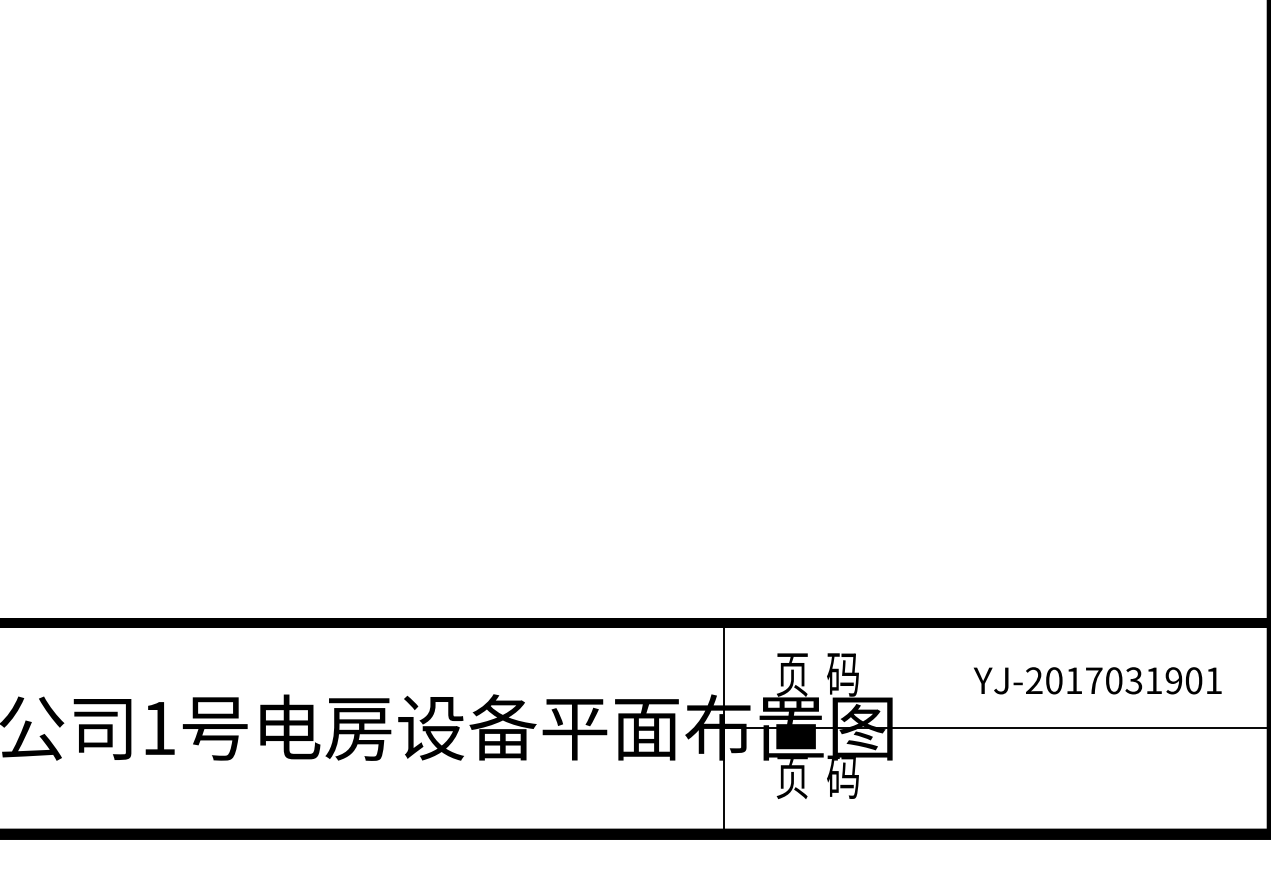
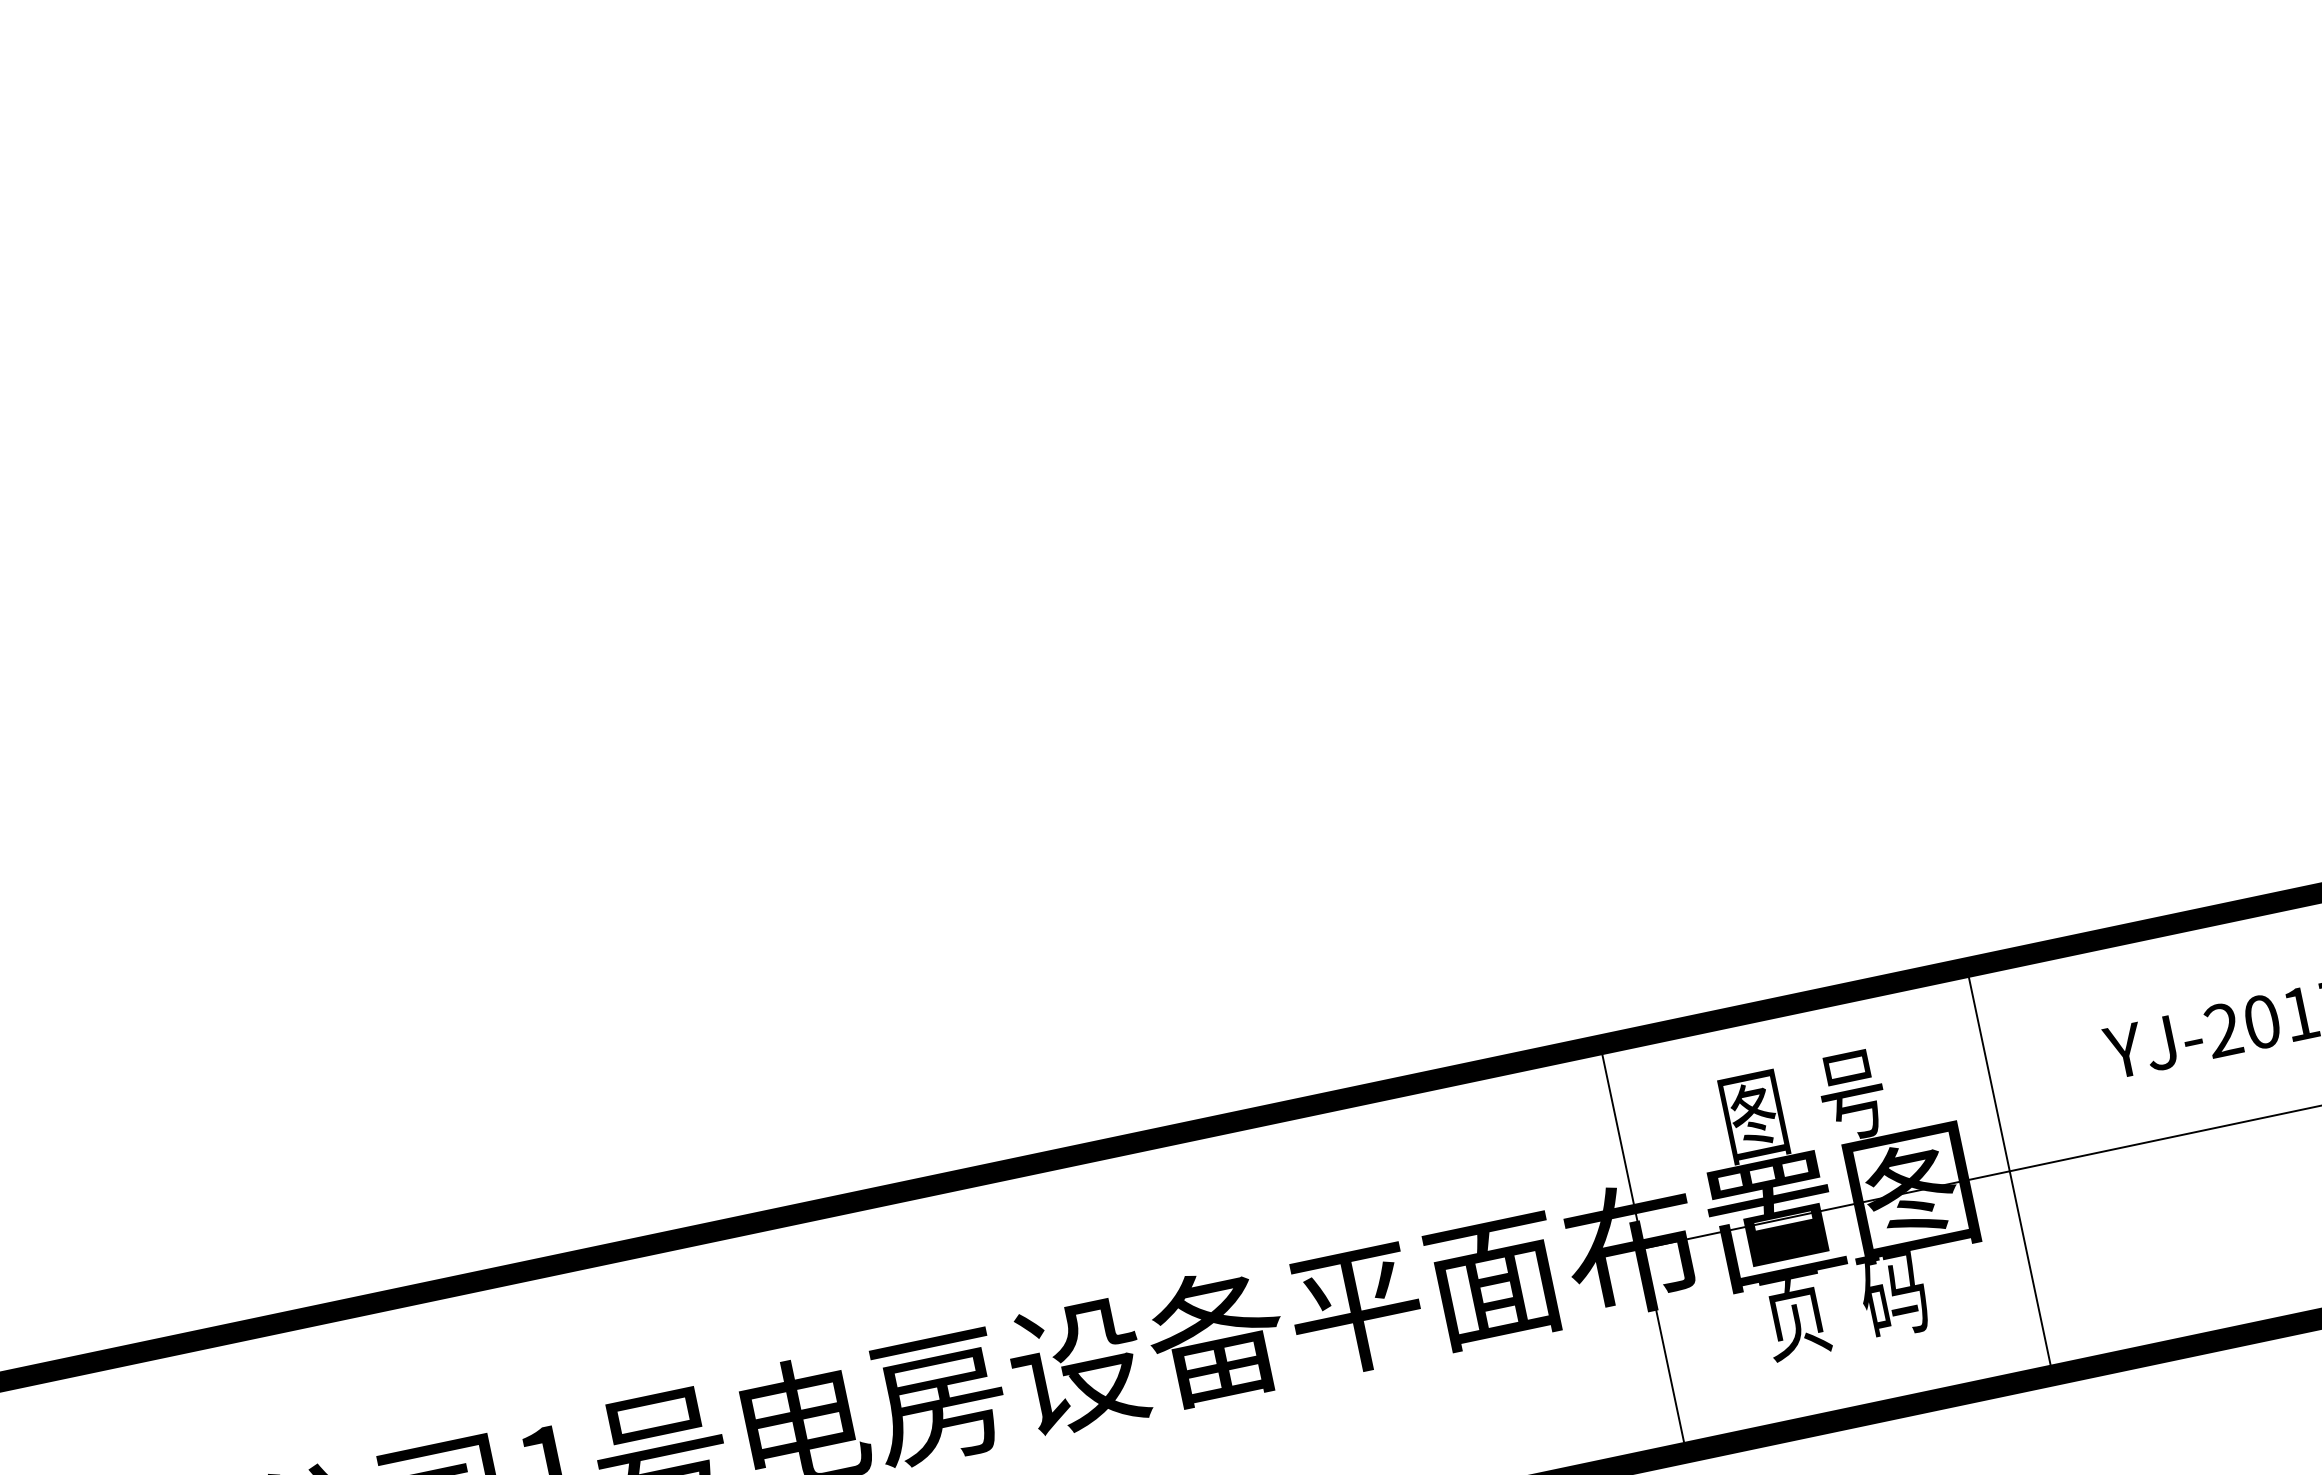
text: (818, 674) -> (1804, 1105), 页  码 -> 图  号
line: (913, 728) -> (2009, 1171), added

